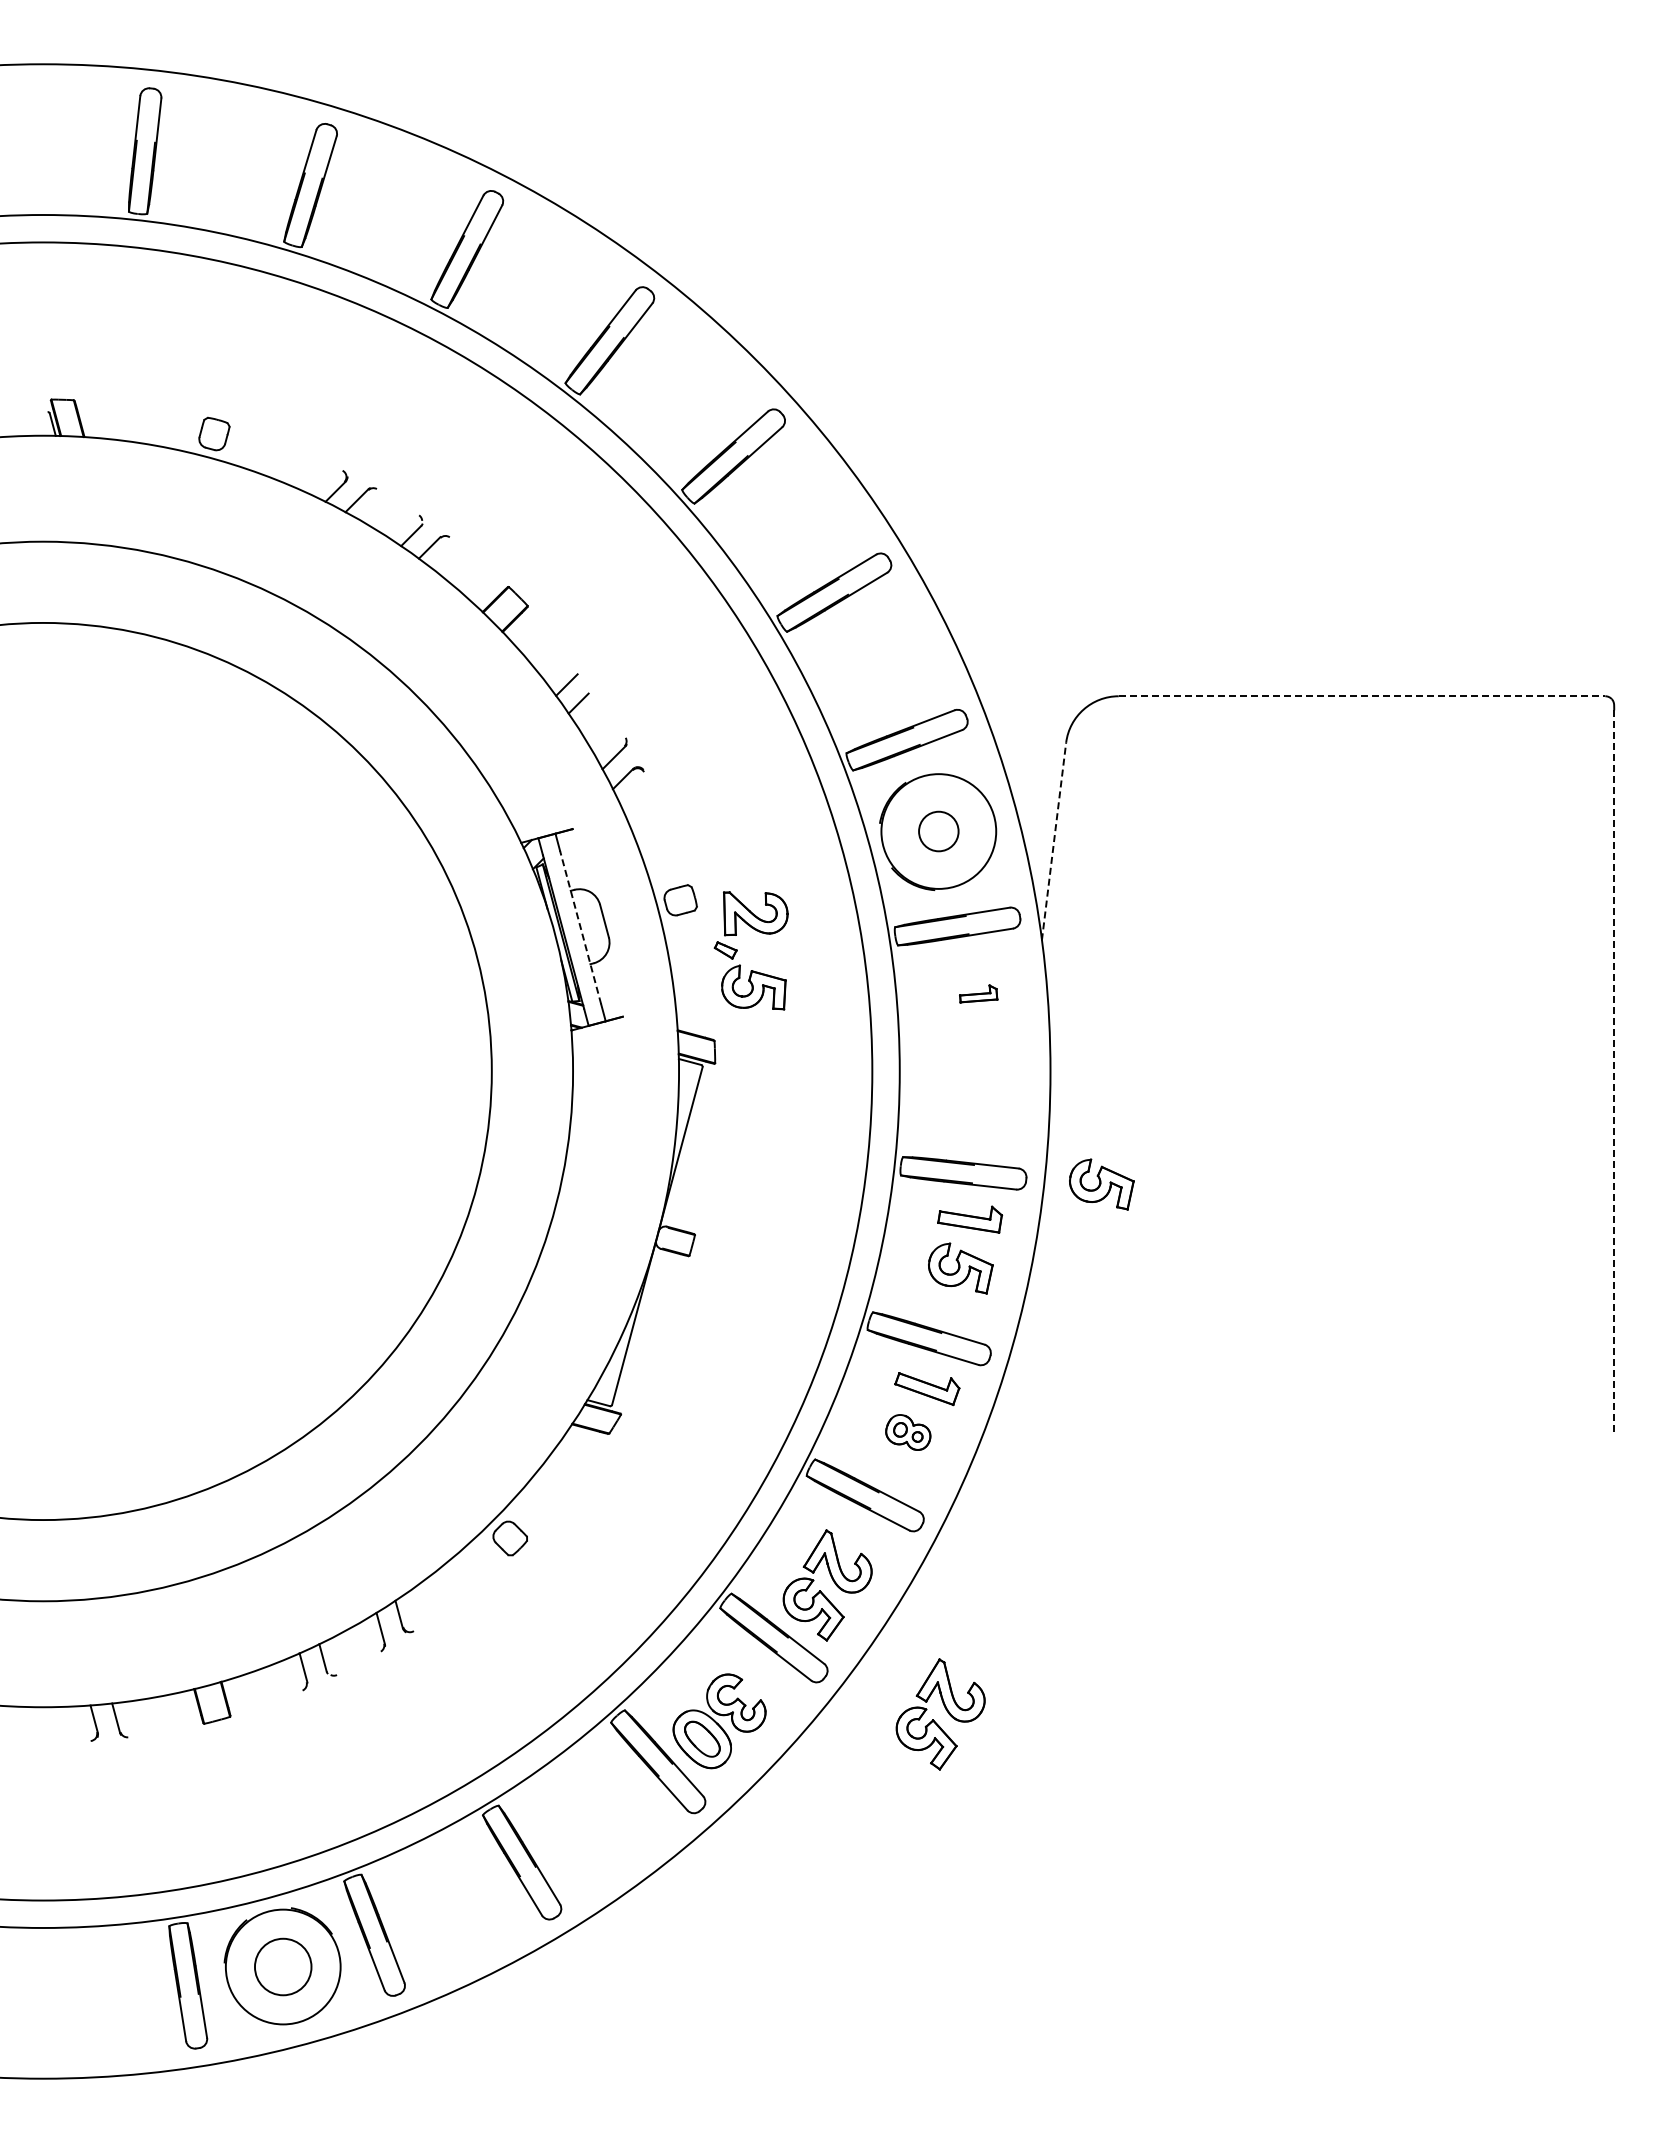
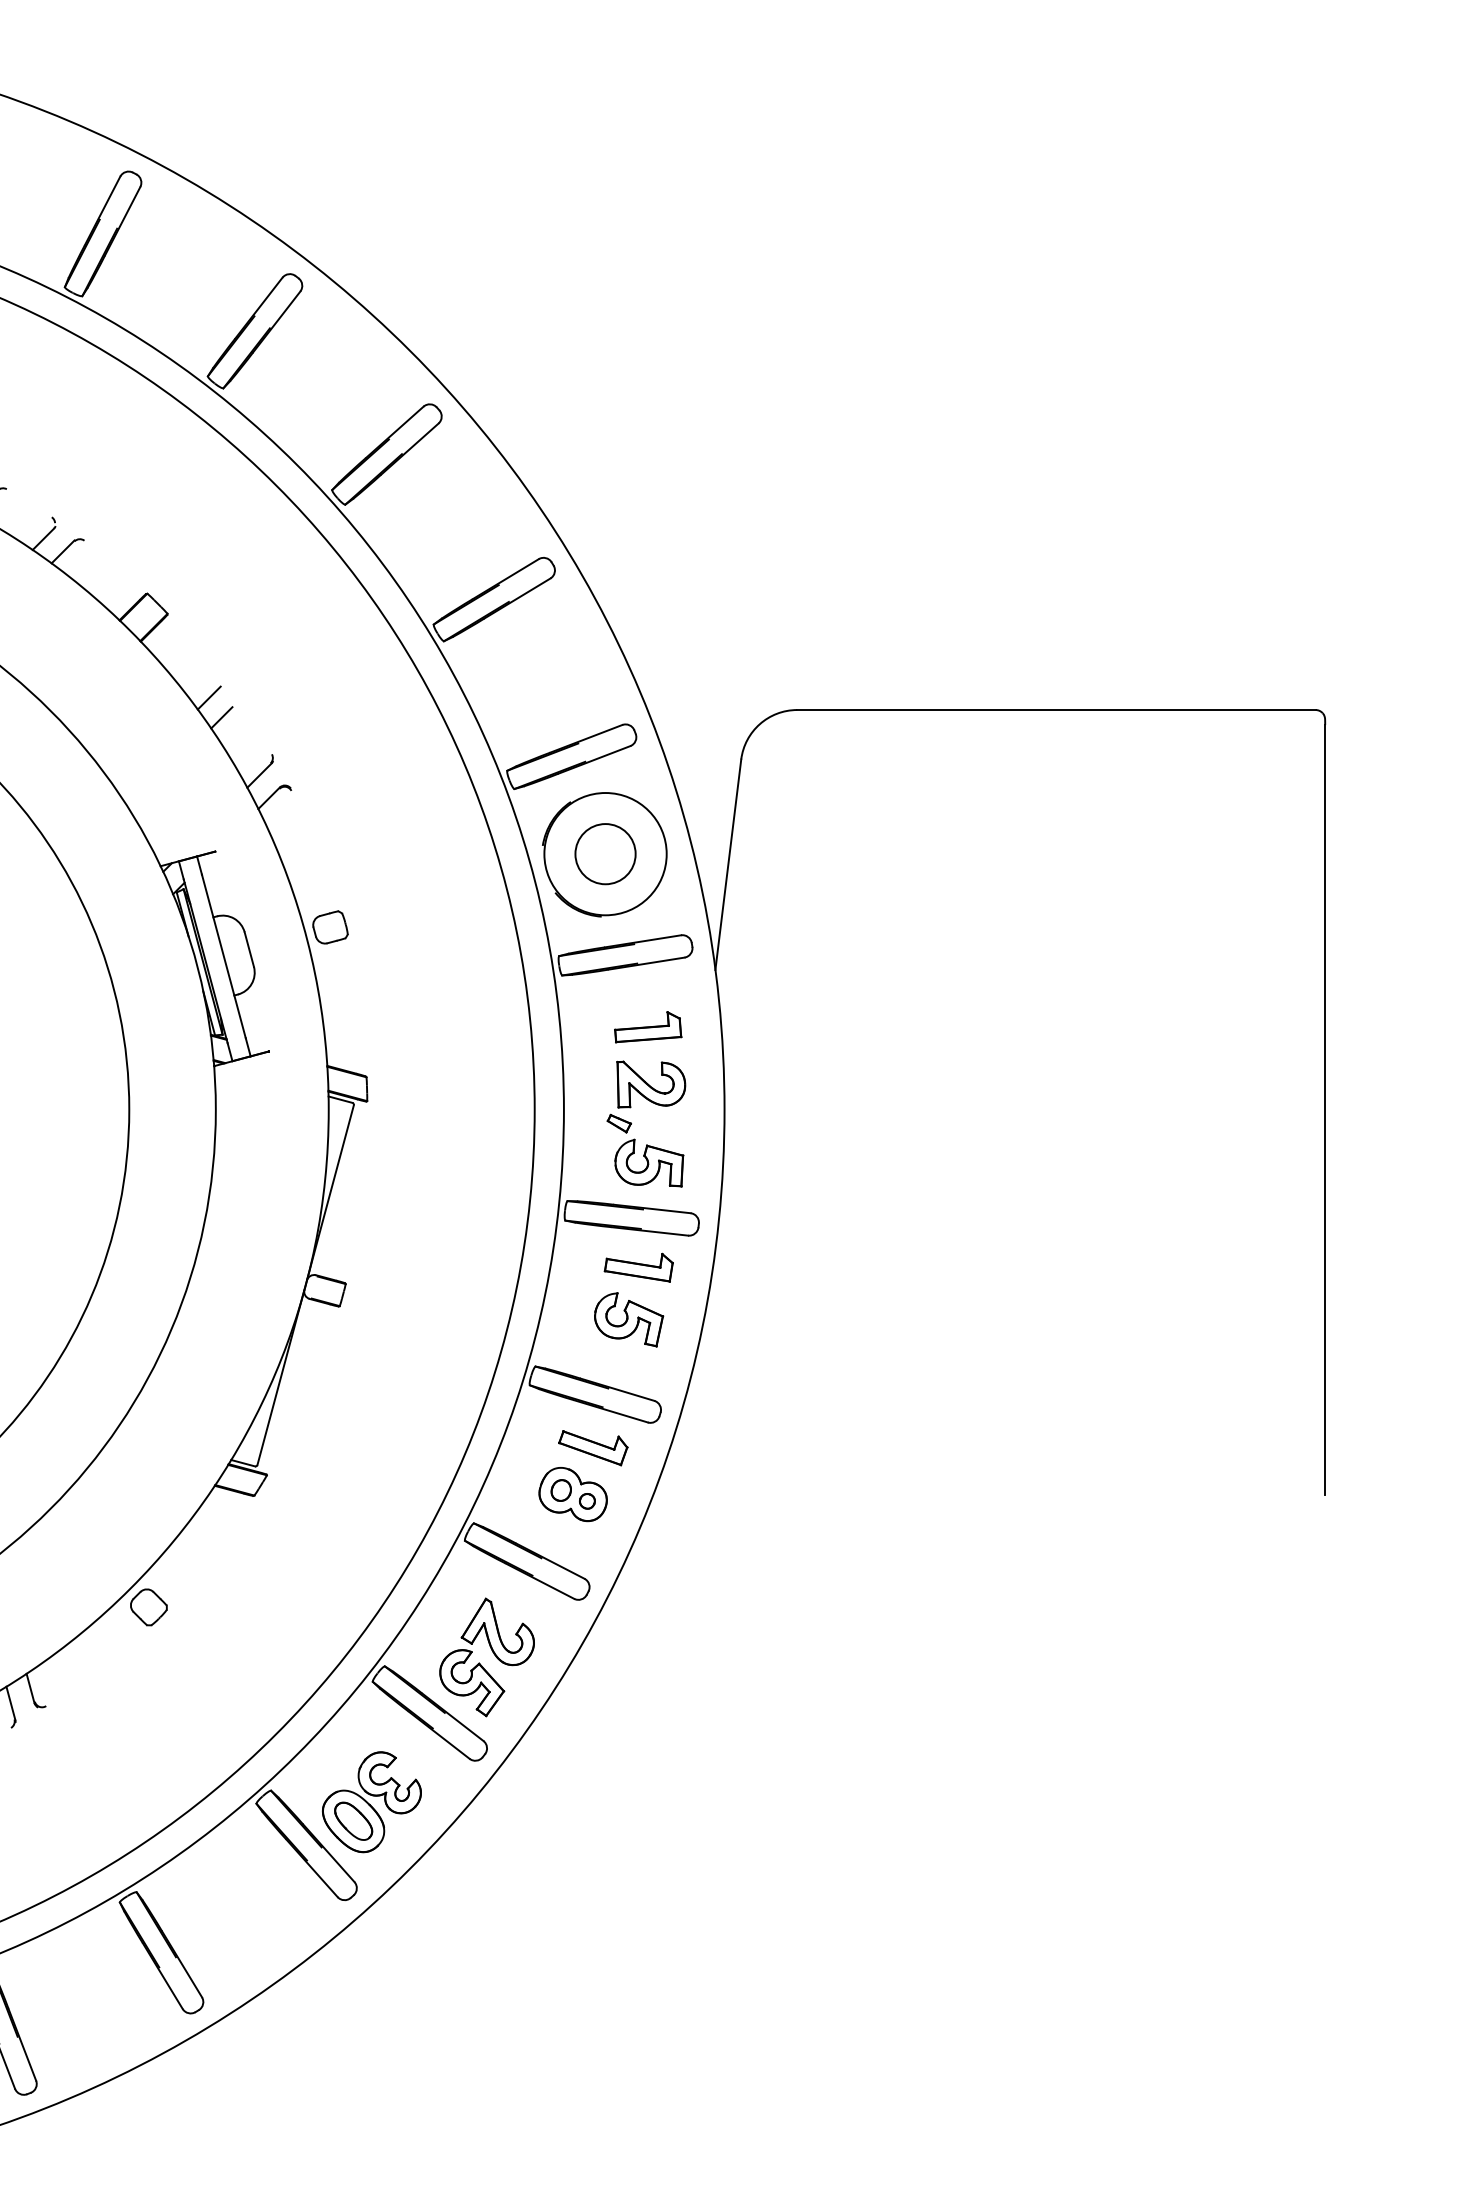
line: (1362, 696) -> (1056, 710), dashed -> solid
circle: (938, 831) -> (605, 854), size x1.43
line: (1054, 841) -> (728, 864), dashed -> solid
line: (580, 927) -> (223, 956), dashed -> solid
part: (737, 950) -> (631, 1123), moved
part: (978, 993) -> (647, 1026), size x1.67
line: (1614, 1071) -> (1325, 1109), dashed -> solid
part: (1101, 1184) -> (778, 1230), removed
part: (907, 1432) -> (572, 1494), size x1.43
part: (946, 1711) -> (613, 1791), removed

